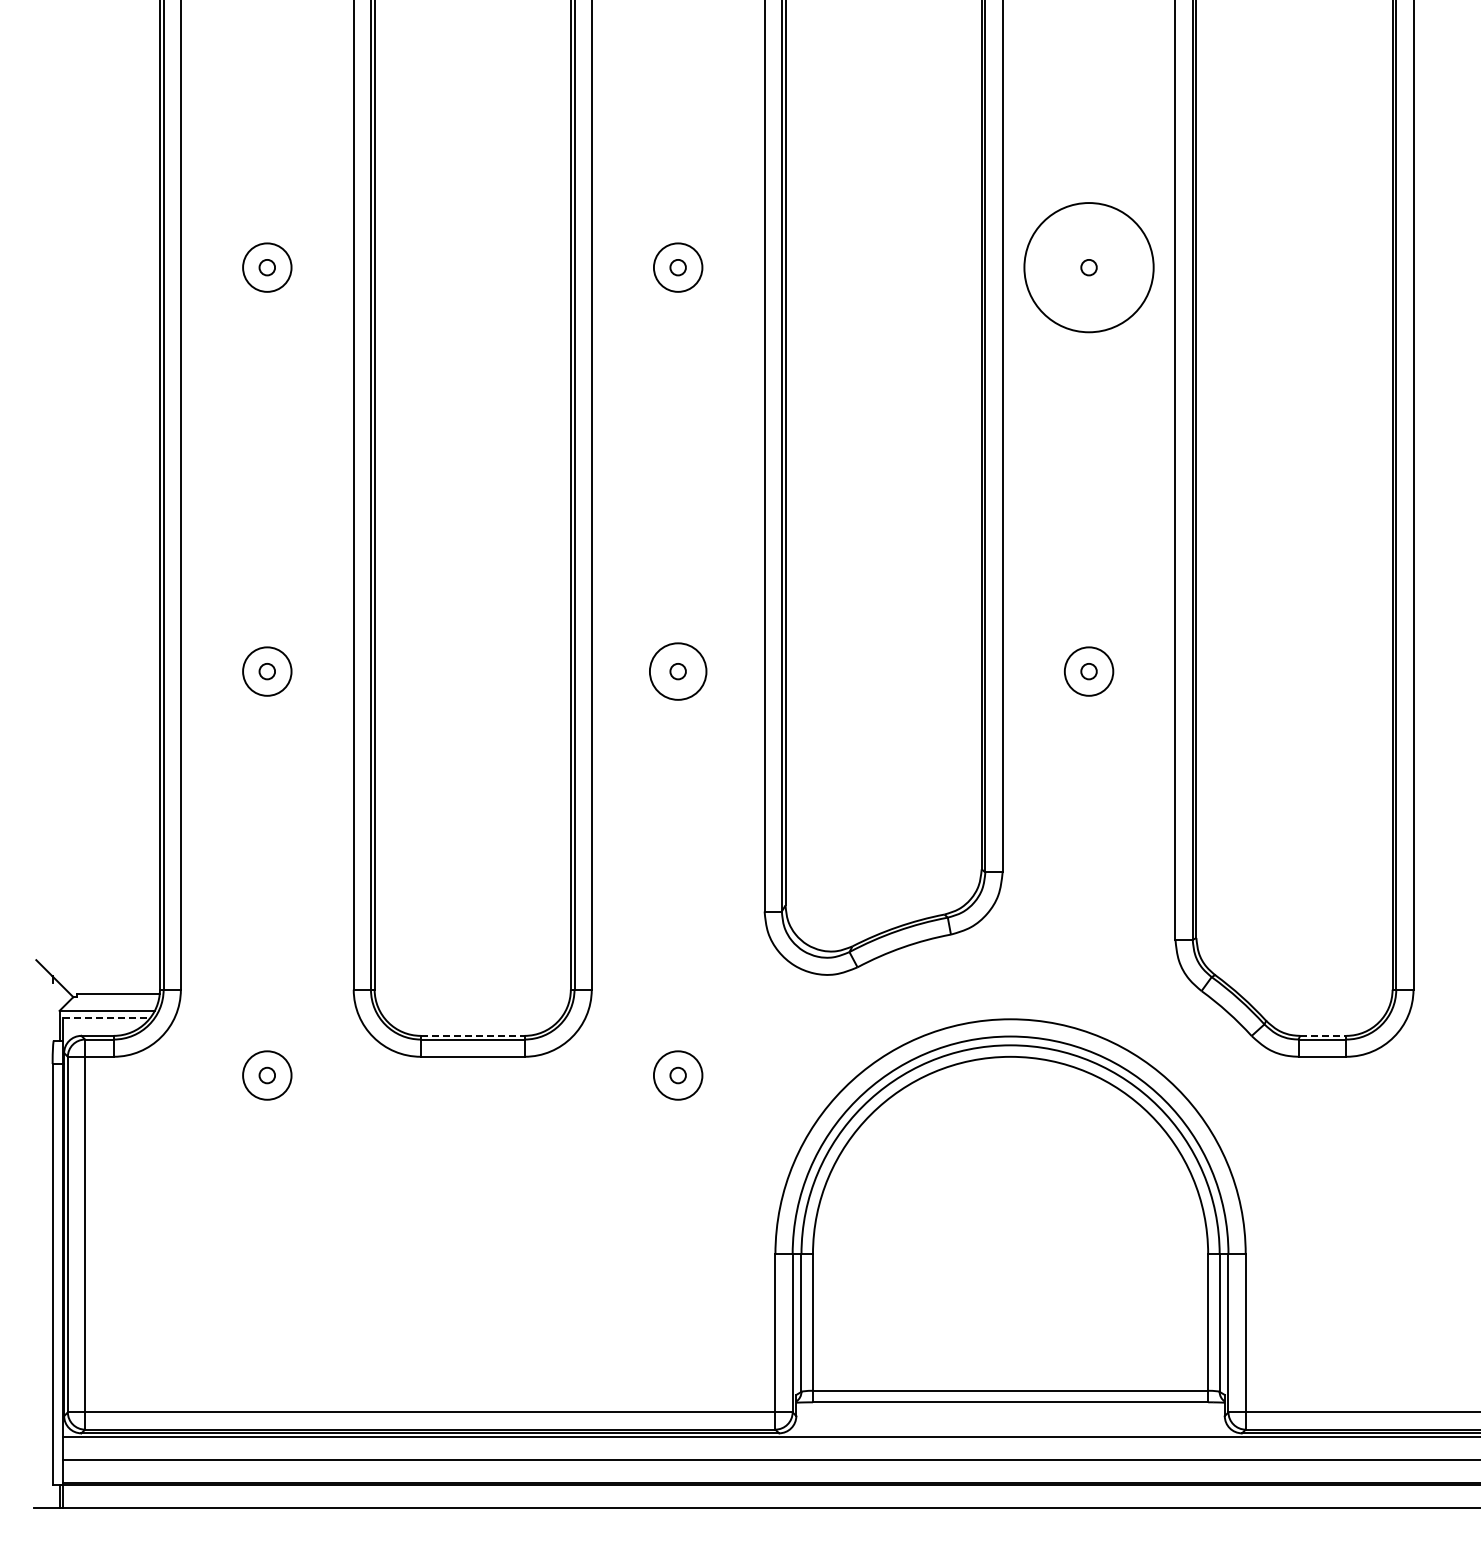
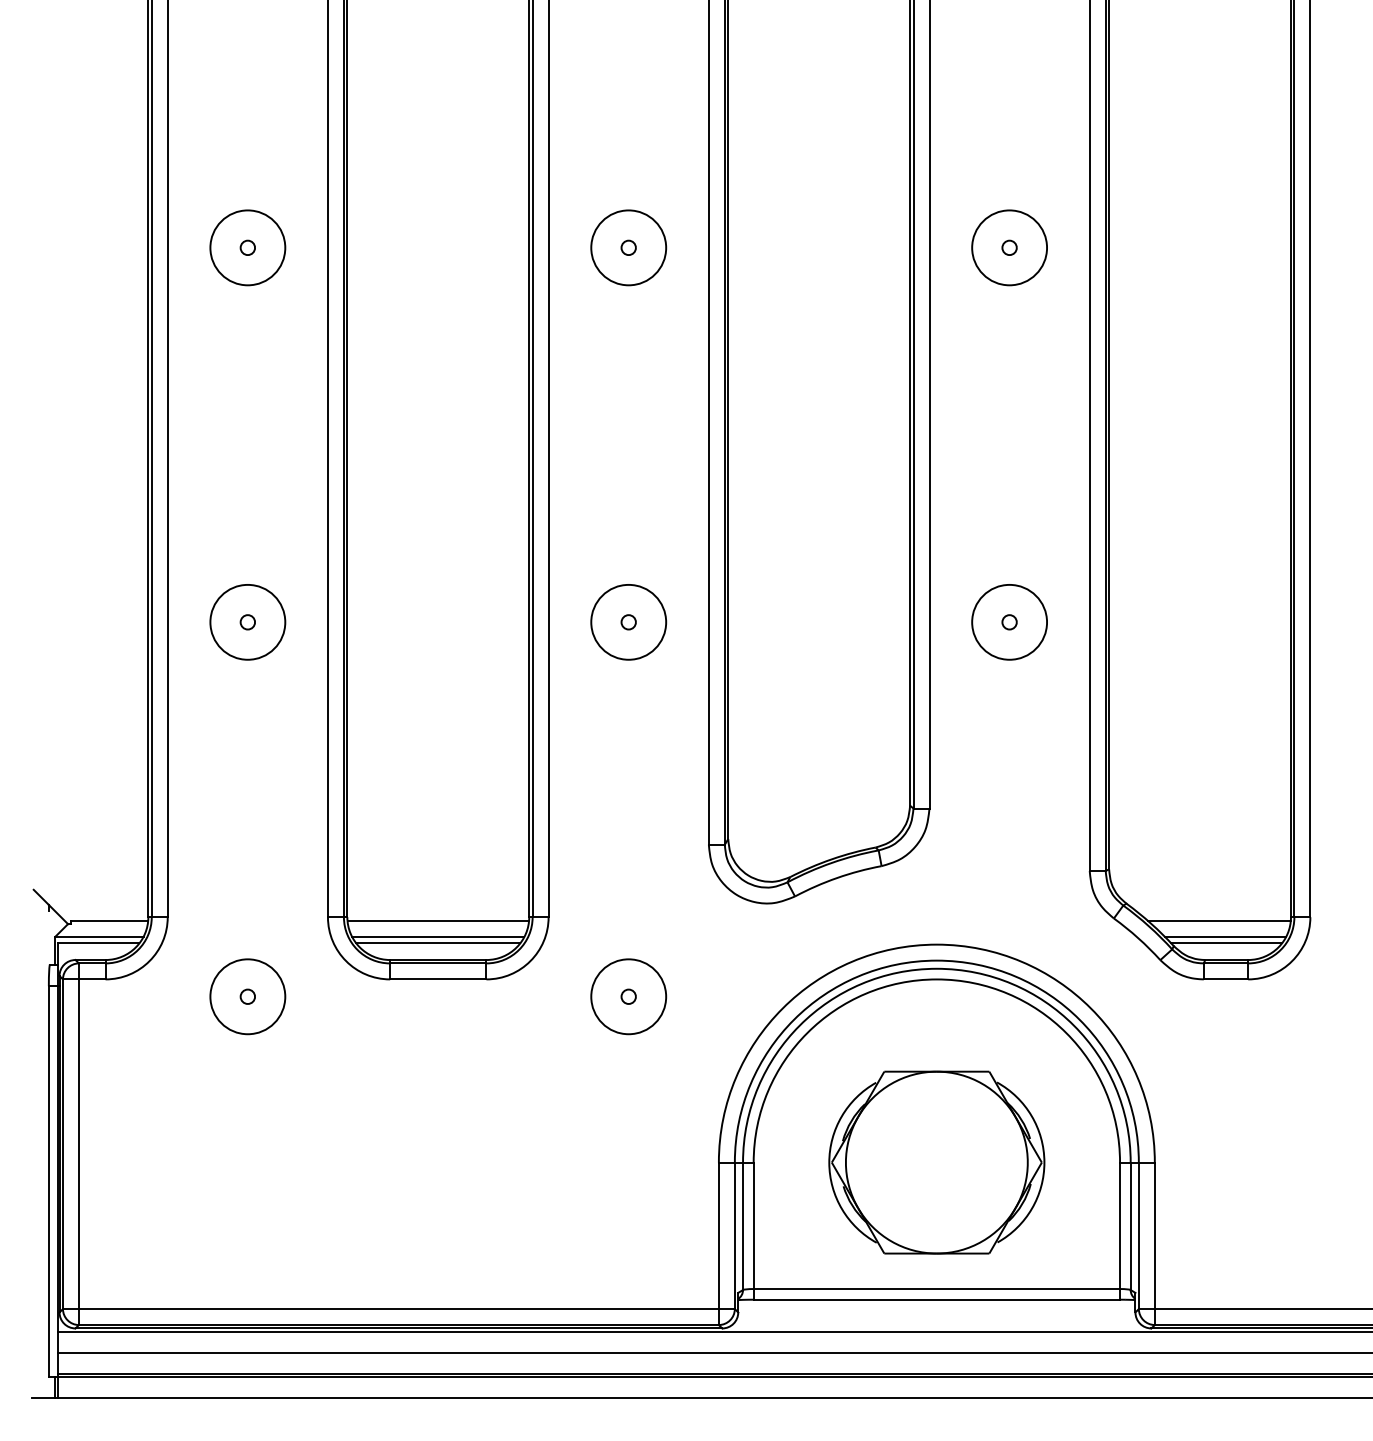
circle: (266, 267) -> (247, 247), size x1.67
circle: (677, 267) -> (628, 247), size x1.67
circle: (1088, 267) -> (1009, 247), size x0.62
circle: (266, 671) -> (247, 622), size x1.67
circle: (677, 671) -> (628, 622), size x1.43
circle: (1088, 671) -> (1009, 622), size x1.67
line: (472, 993) -> (438, 920), added
line: (1315, 993) -> (1219, 920), added
line: (472, 1010) -> (438, 936), added
line: (1321, 1010) -> (1225, 936), added
line: (106, 1017) -> (98, 942), dashed -> solid
line: (472, 1017) -> (438, 942), added
line: (1323, 1017) -> (1226, 942), added
line: (472, 1035) -> (438, 959), dashed -> solid
line: (1323, 1035) -> (1226, 959), dashed -> solid
circle: (266, 1075) -> (247, 996), size x1.67
circle: (677, 1075) -> (628, 996), size x1.67
part: (1010, 1254) -> (936, 1162), added

